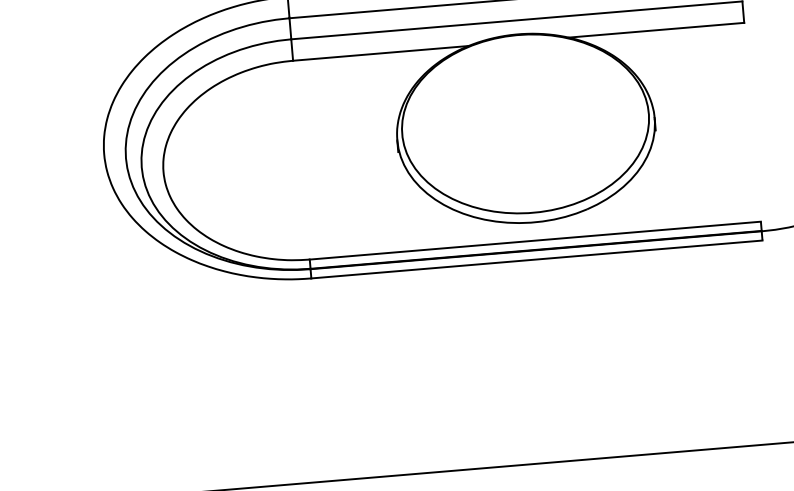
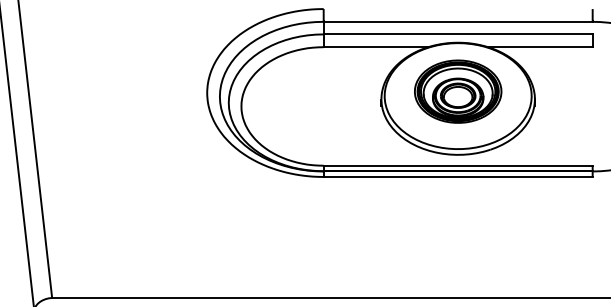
part: (525, 116) -> (458, 91), added

